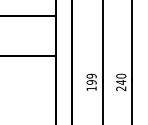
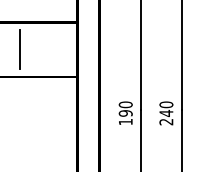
line: (14, 35) -> (19, 48), added
text: (91, 76) -> (125, 105), 199 -> 190

